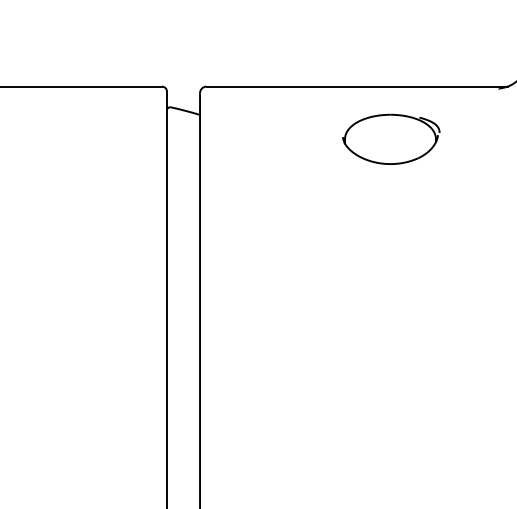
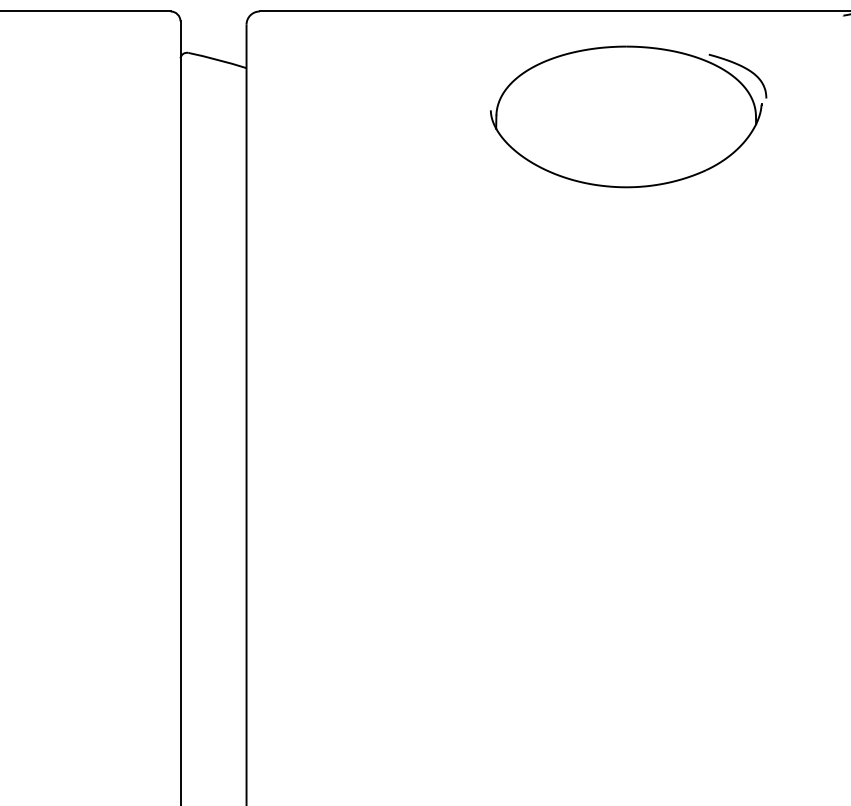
part: (391, 139) -> (629, 117), size x1.43

